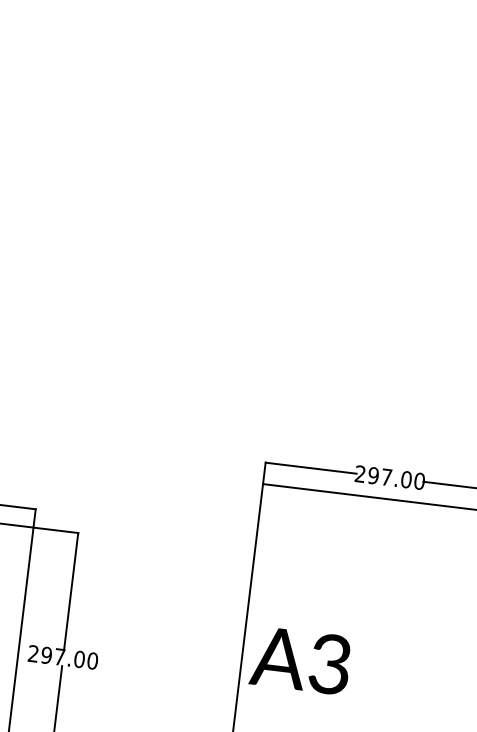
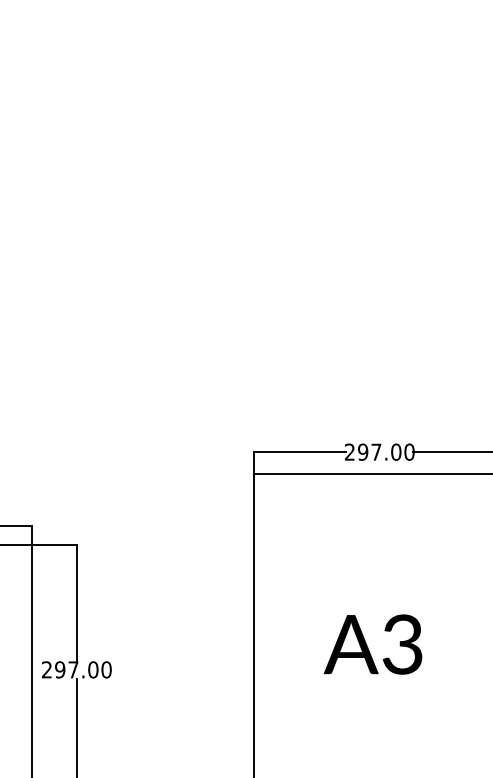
text: (300, 660) -> (372, 644), moved

